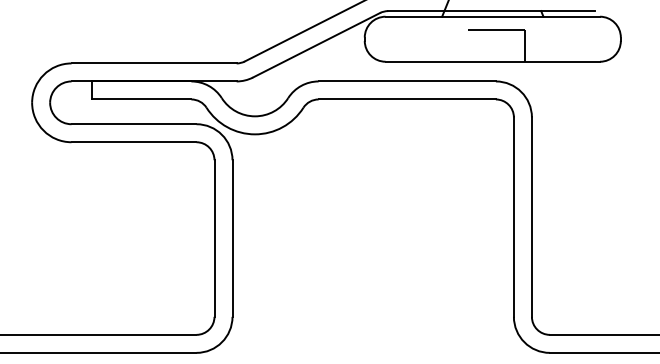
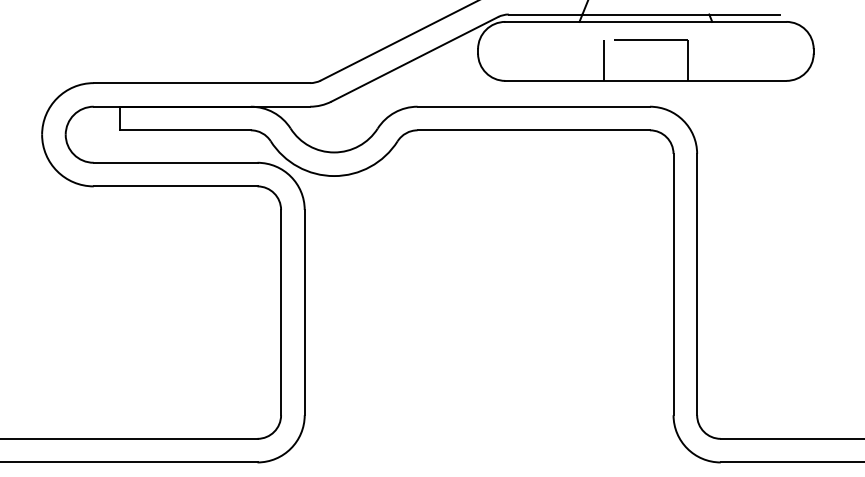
line: (461, 45) -> (604, 59), added

